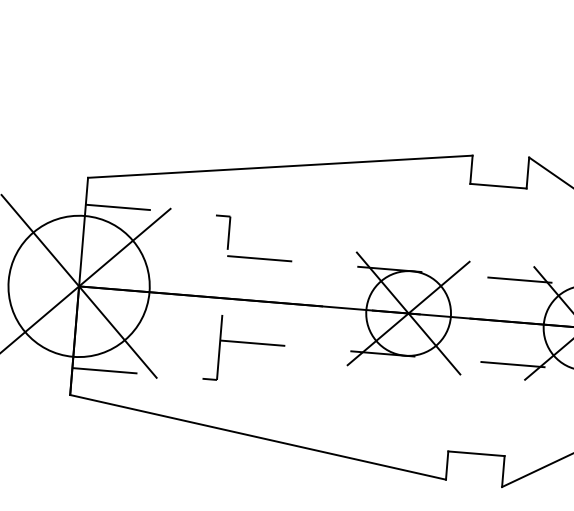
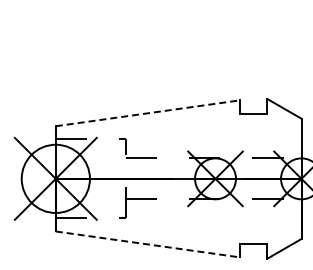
line: (281, 167) -> (148, 113), solid -> dashed
line: (259, 437) -> (148, 244), solid -> dashed

